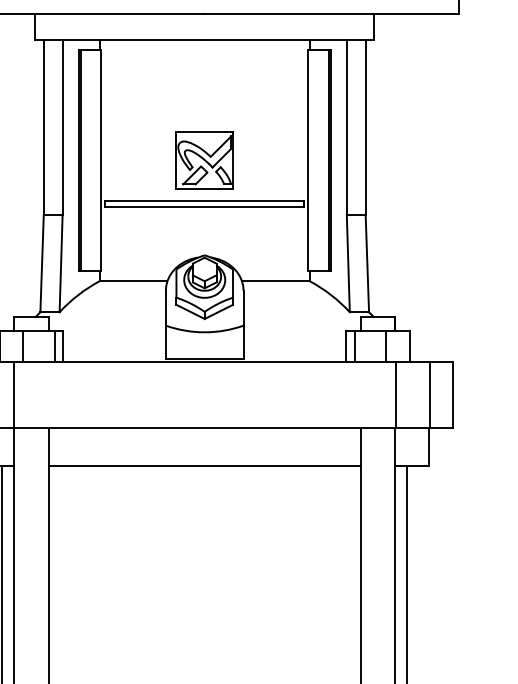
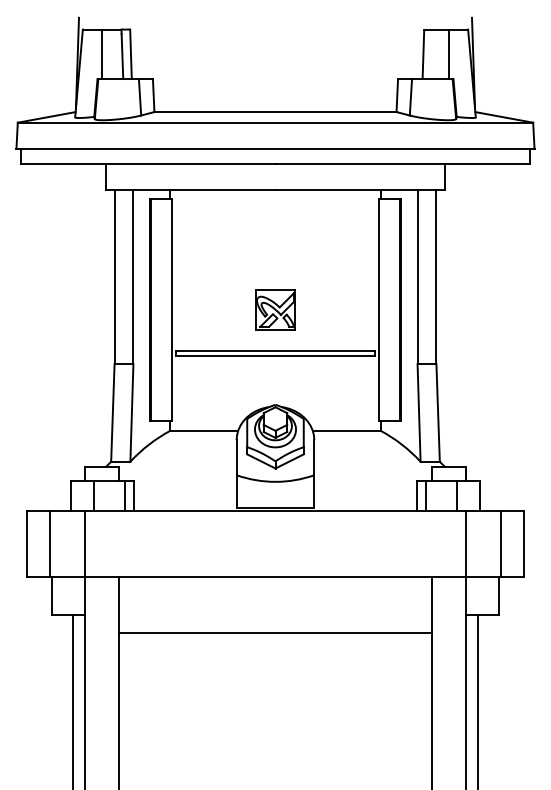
part: (204, 159) -> (275, 309), size x0.7
line: (204, 465) -> (275, 633), moved

